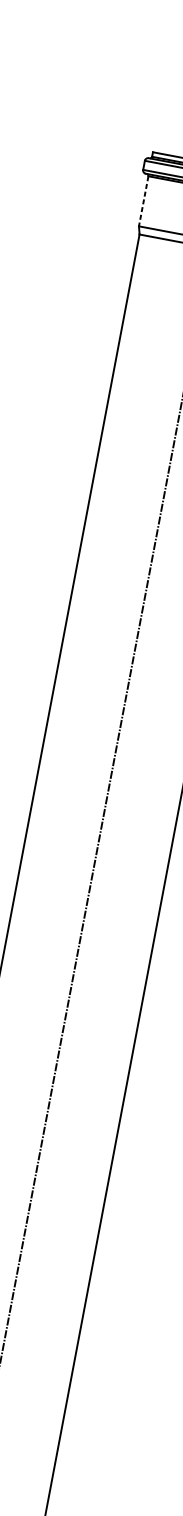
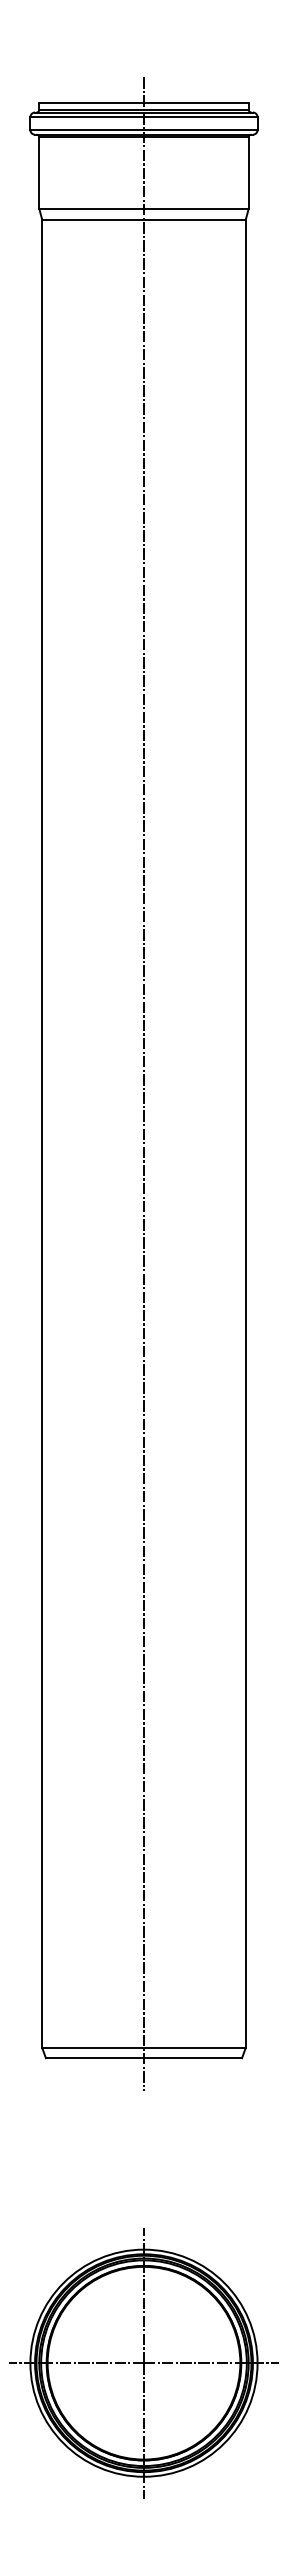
line: (143, 201) -> (39, 173), dashed -> solid

